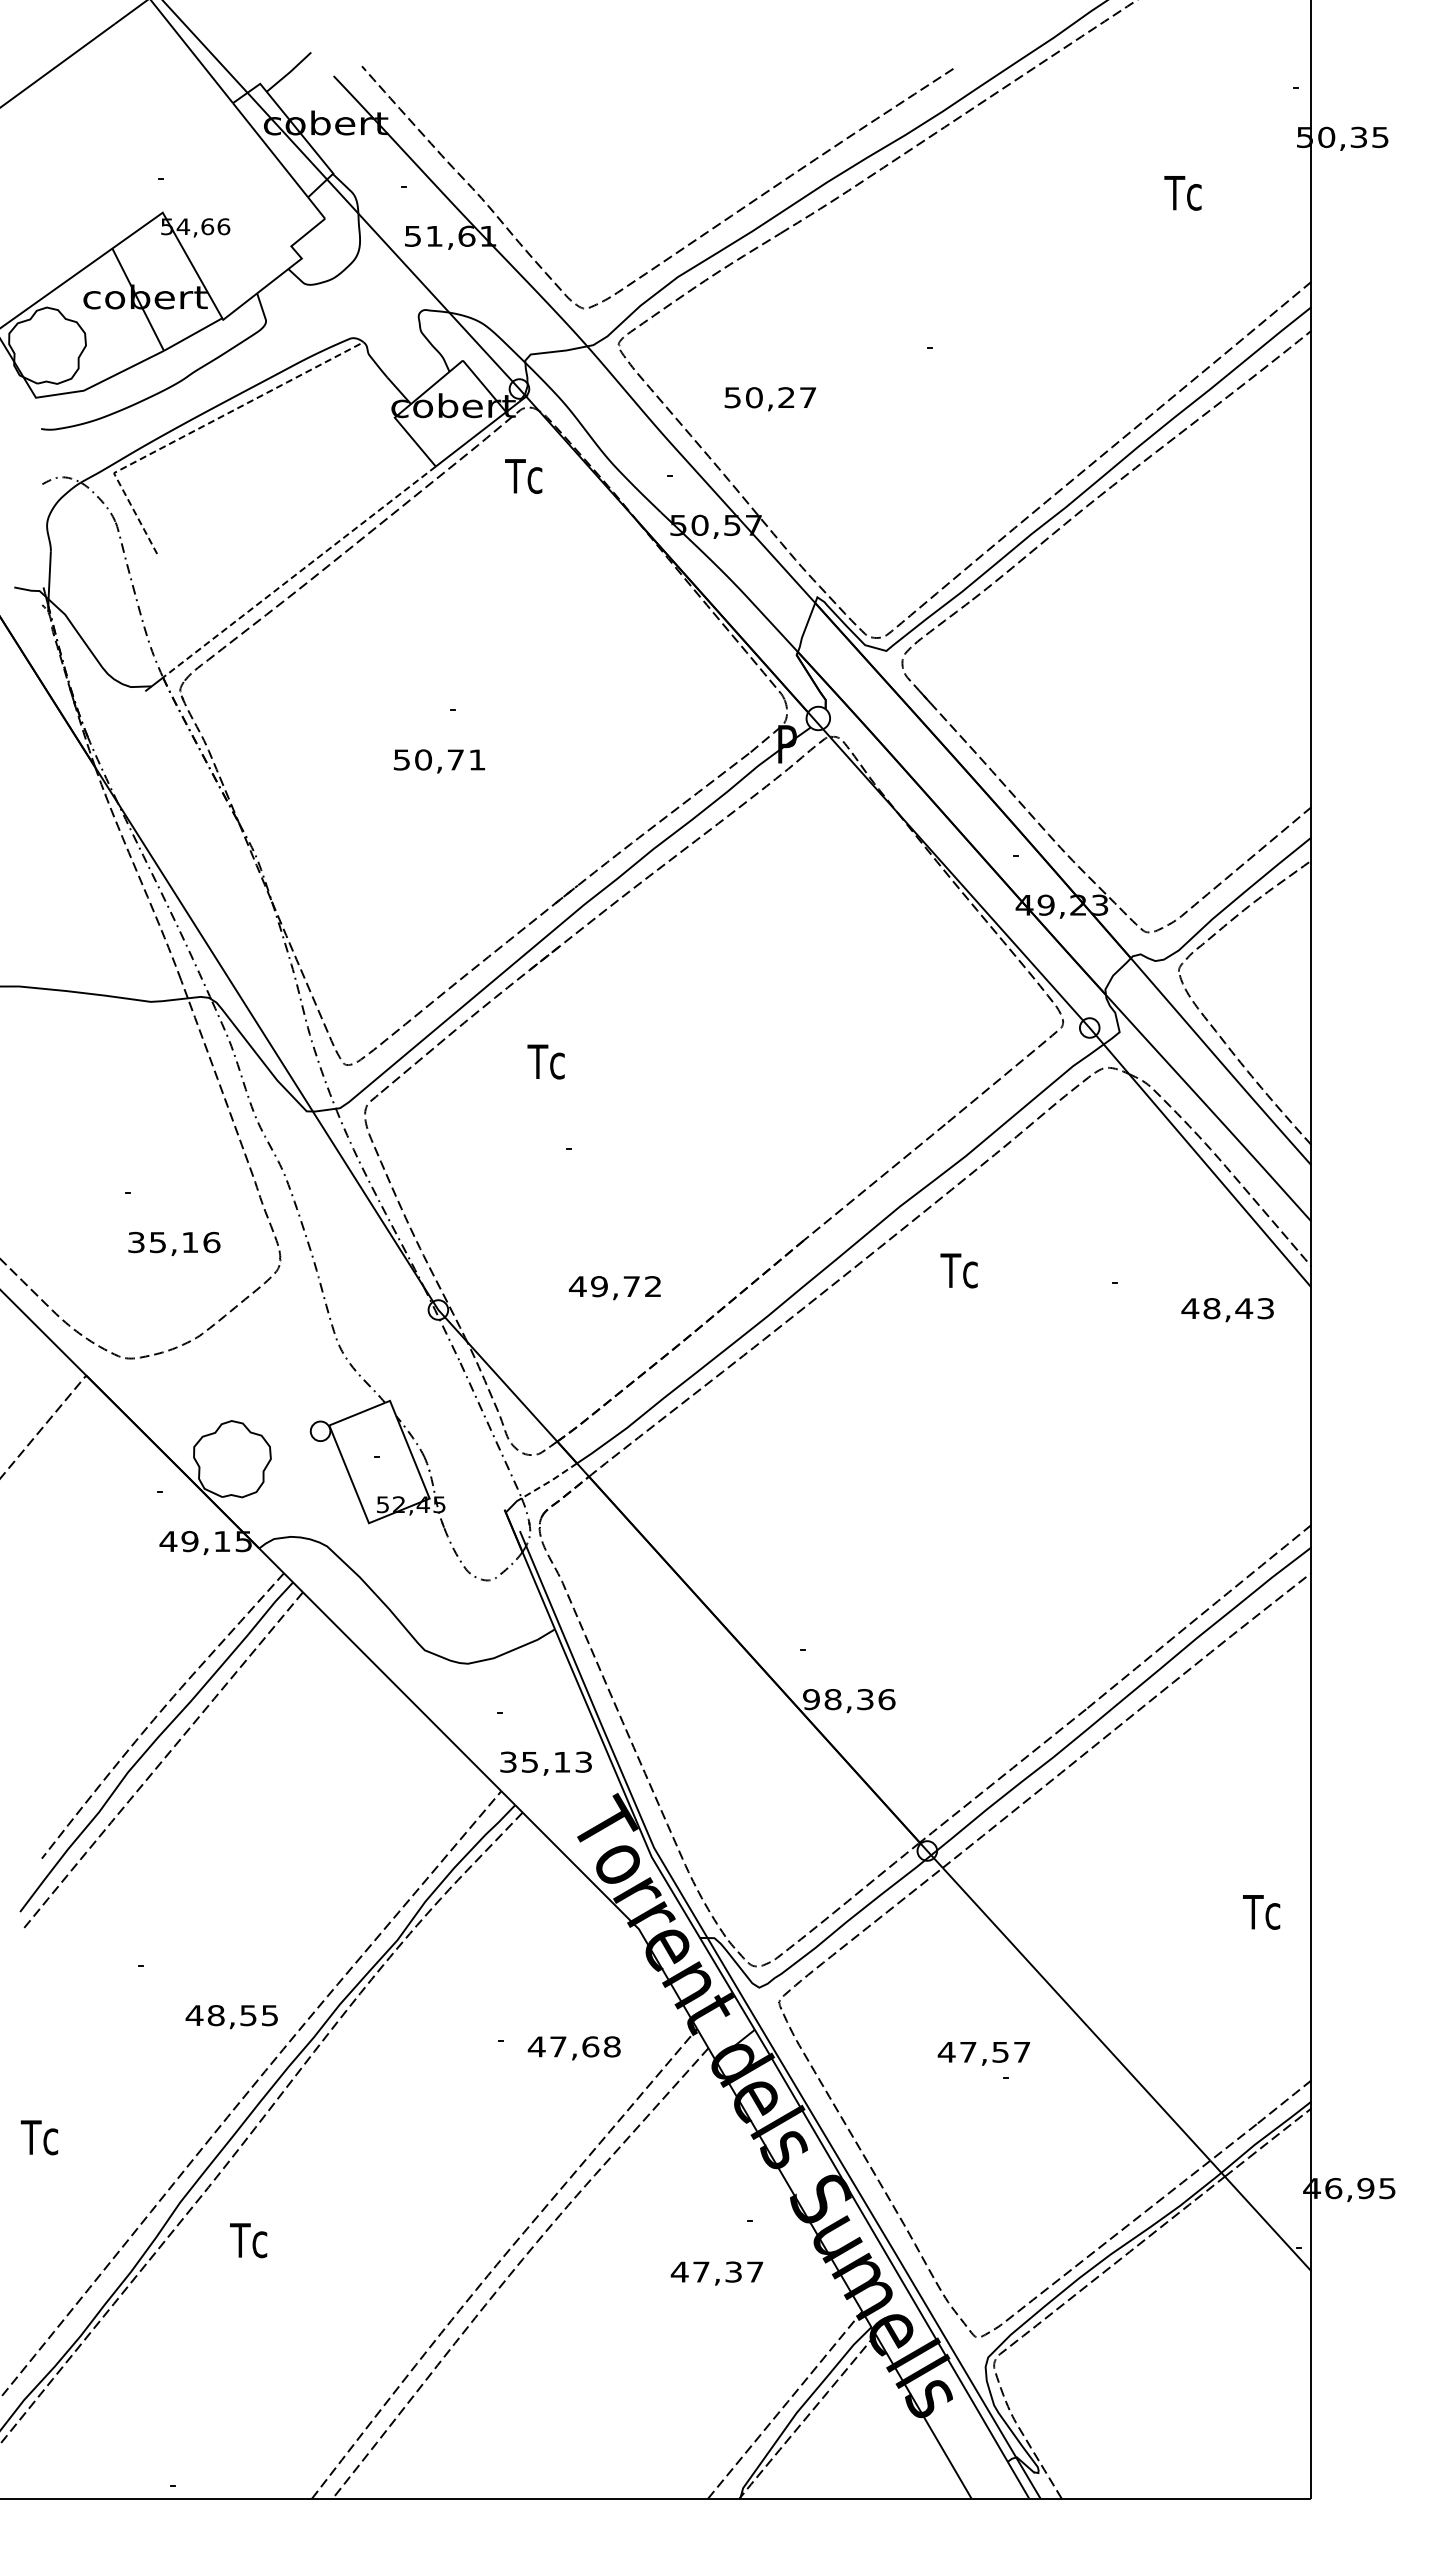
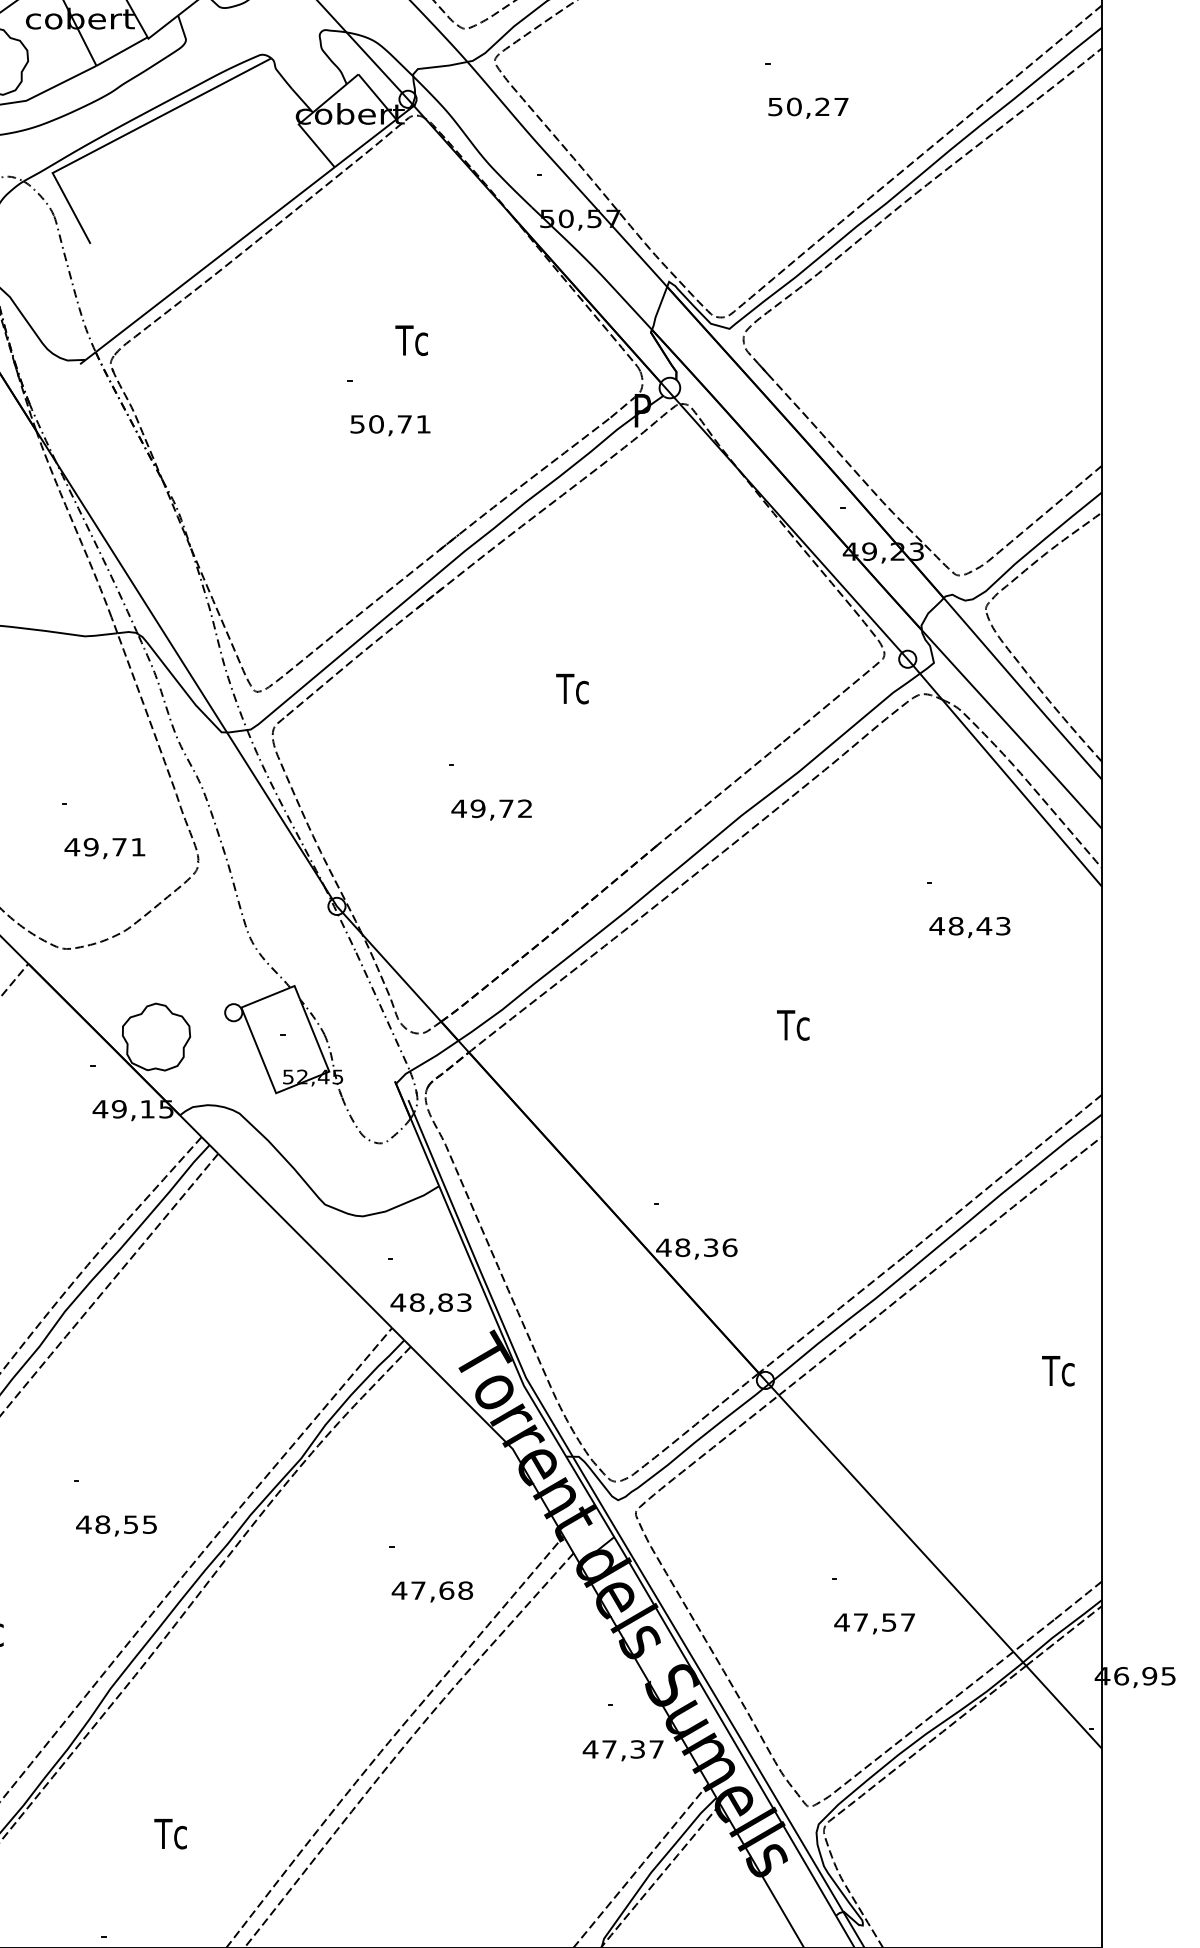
text: (769, 399) -> (807, 108), moved
line: (198, 429) -> (126, 134), dashed -> solid
text: (523, 476) -> (411, 340), moved
line: (299, 572) -> (215, 260), dashed -> solid
text: (439, 761) -> (390, 425), moved
text: (545, 1061) -> (571, 688), moved
text: (173, 1242) -> (104, 847), 35,16 -> 49,71
text: (958, 1270) -> (792, 1025), moved
text: (614, 1288) -> (491, 810), moved
text: (1227, 1310) -> (969, 927), moved
line: (550, 1481) -> (435, 1056), dashed -> solid
text: (811, 1699) -> (663, 1247), 98,36 -> 48,36
text: (534, 1761) -> (421, 1302), 35,13 -> 48,83
text: (1261, 1912) -> (1058, 1371), moved
text: (231, 2017) -> (116, 1526), moved
text: (573, 2048) -> (431, 1592), moved
text: (983, 2053) -> (874, 1623), moved
text: (248, 2240) -> (170, 1833), moved
text: (716, 2273) -> (622, 1750), moved

